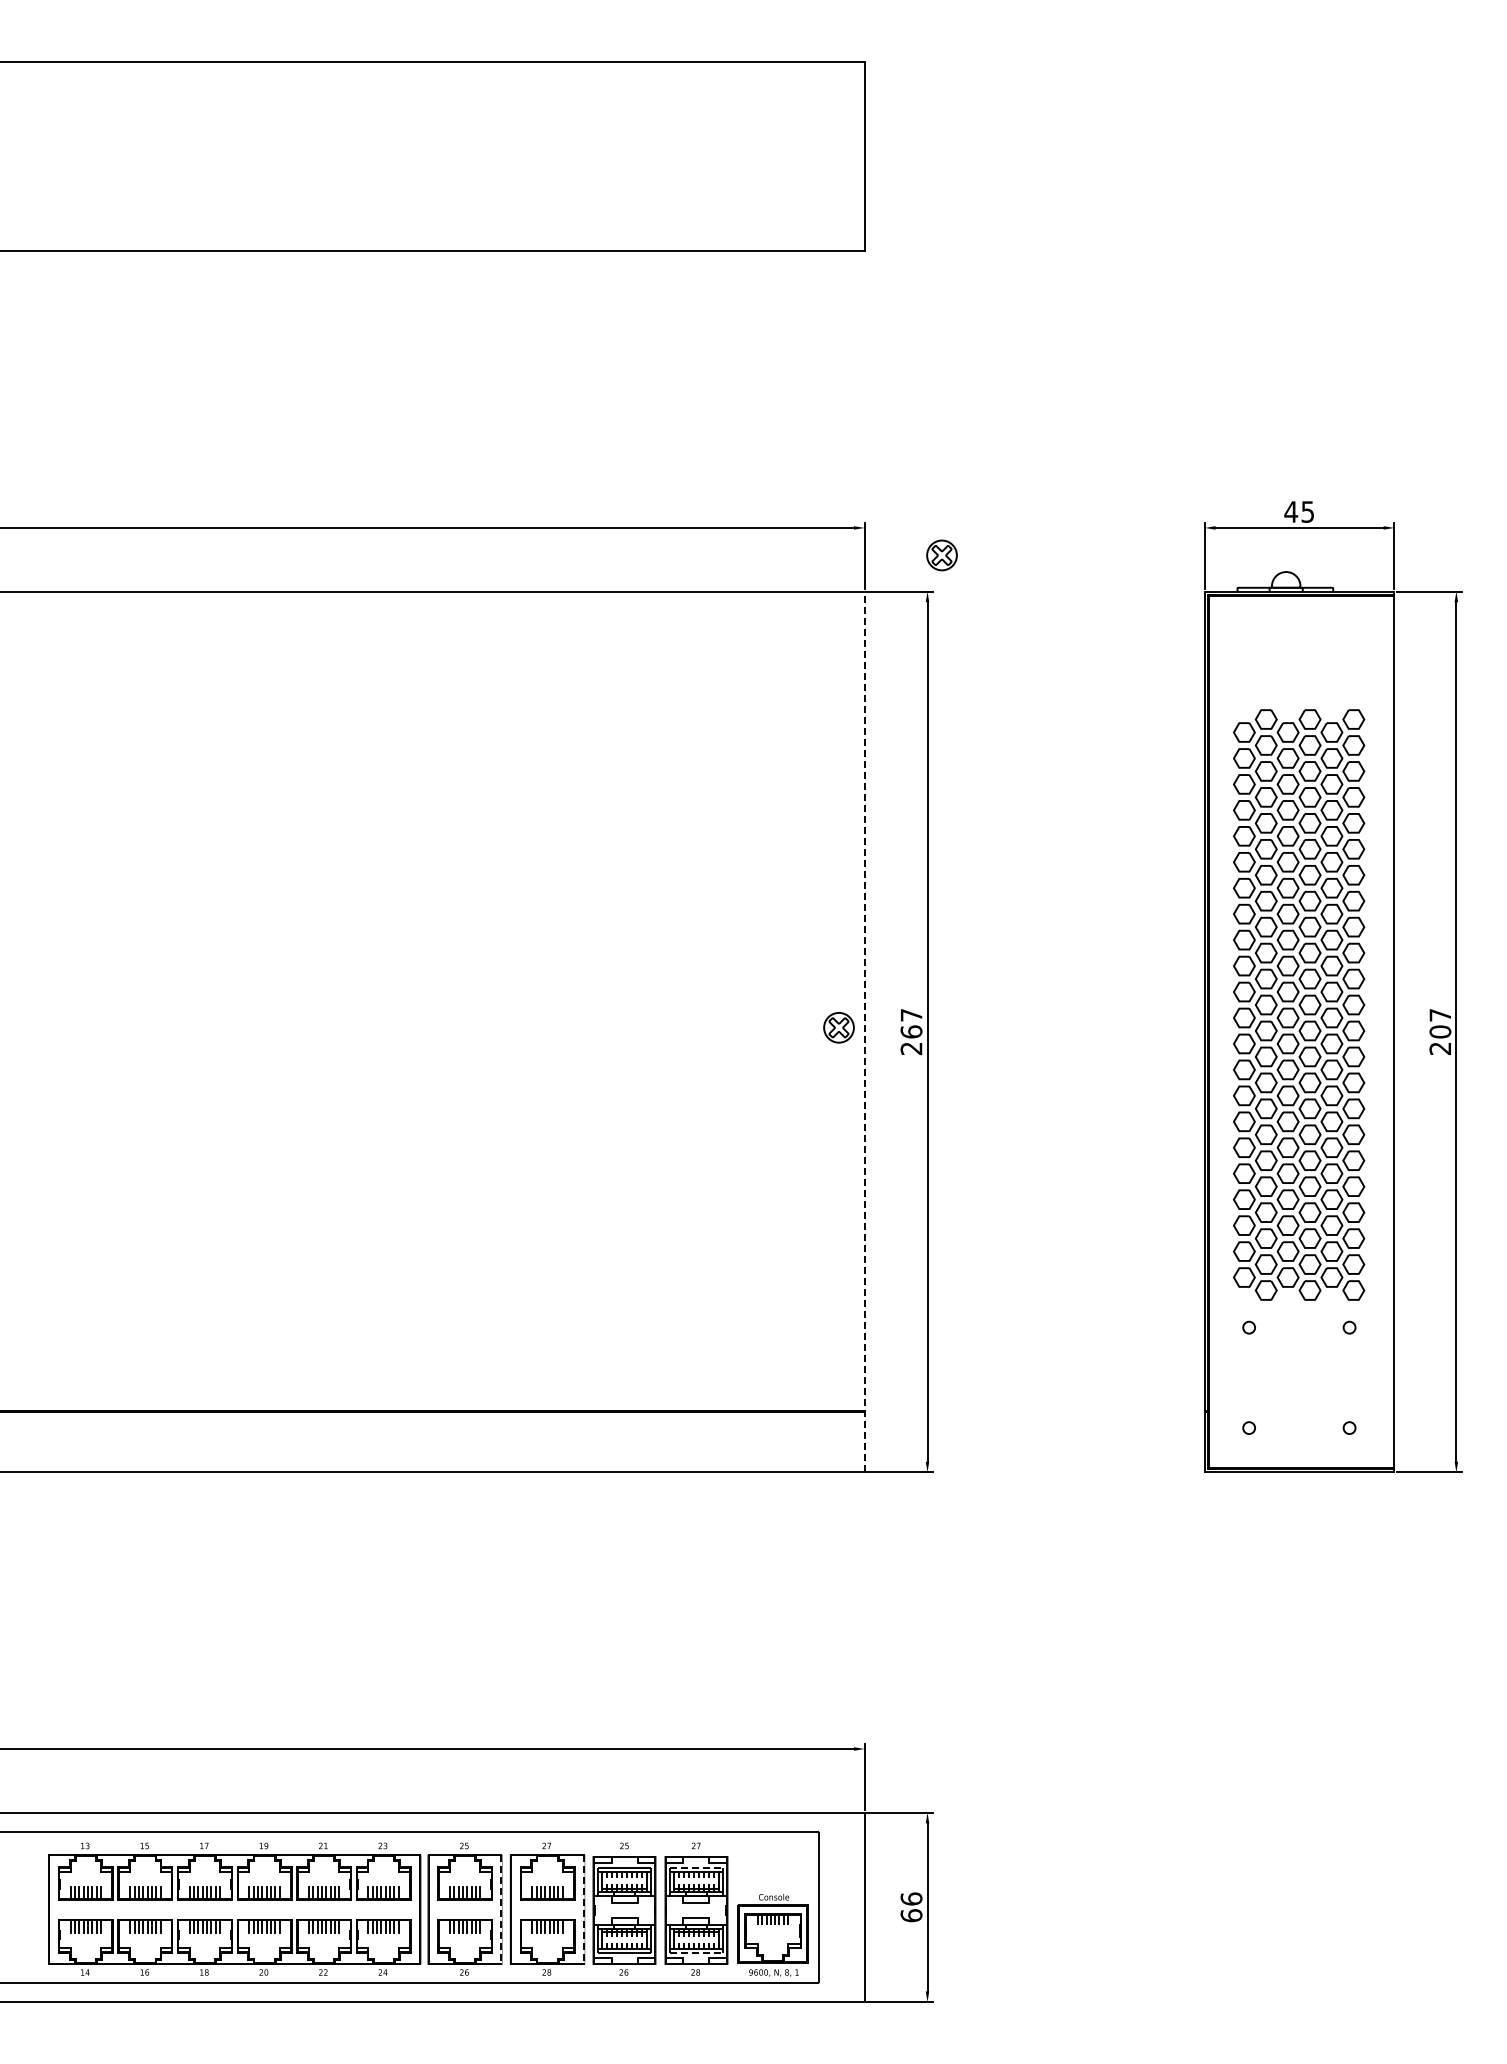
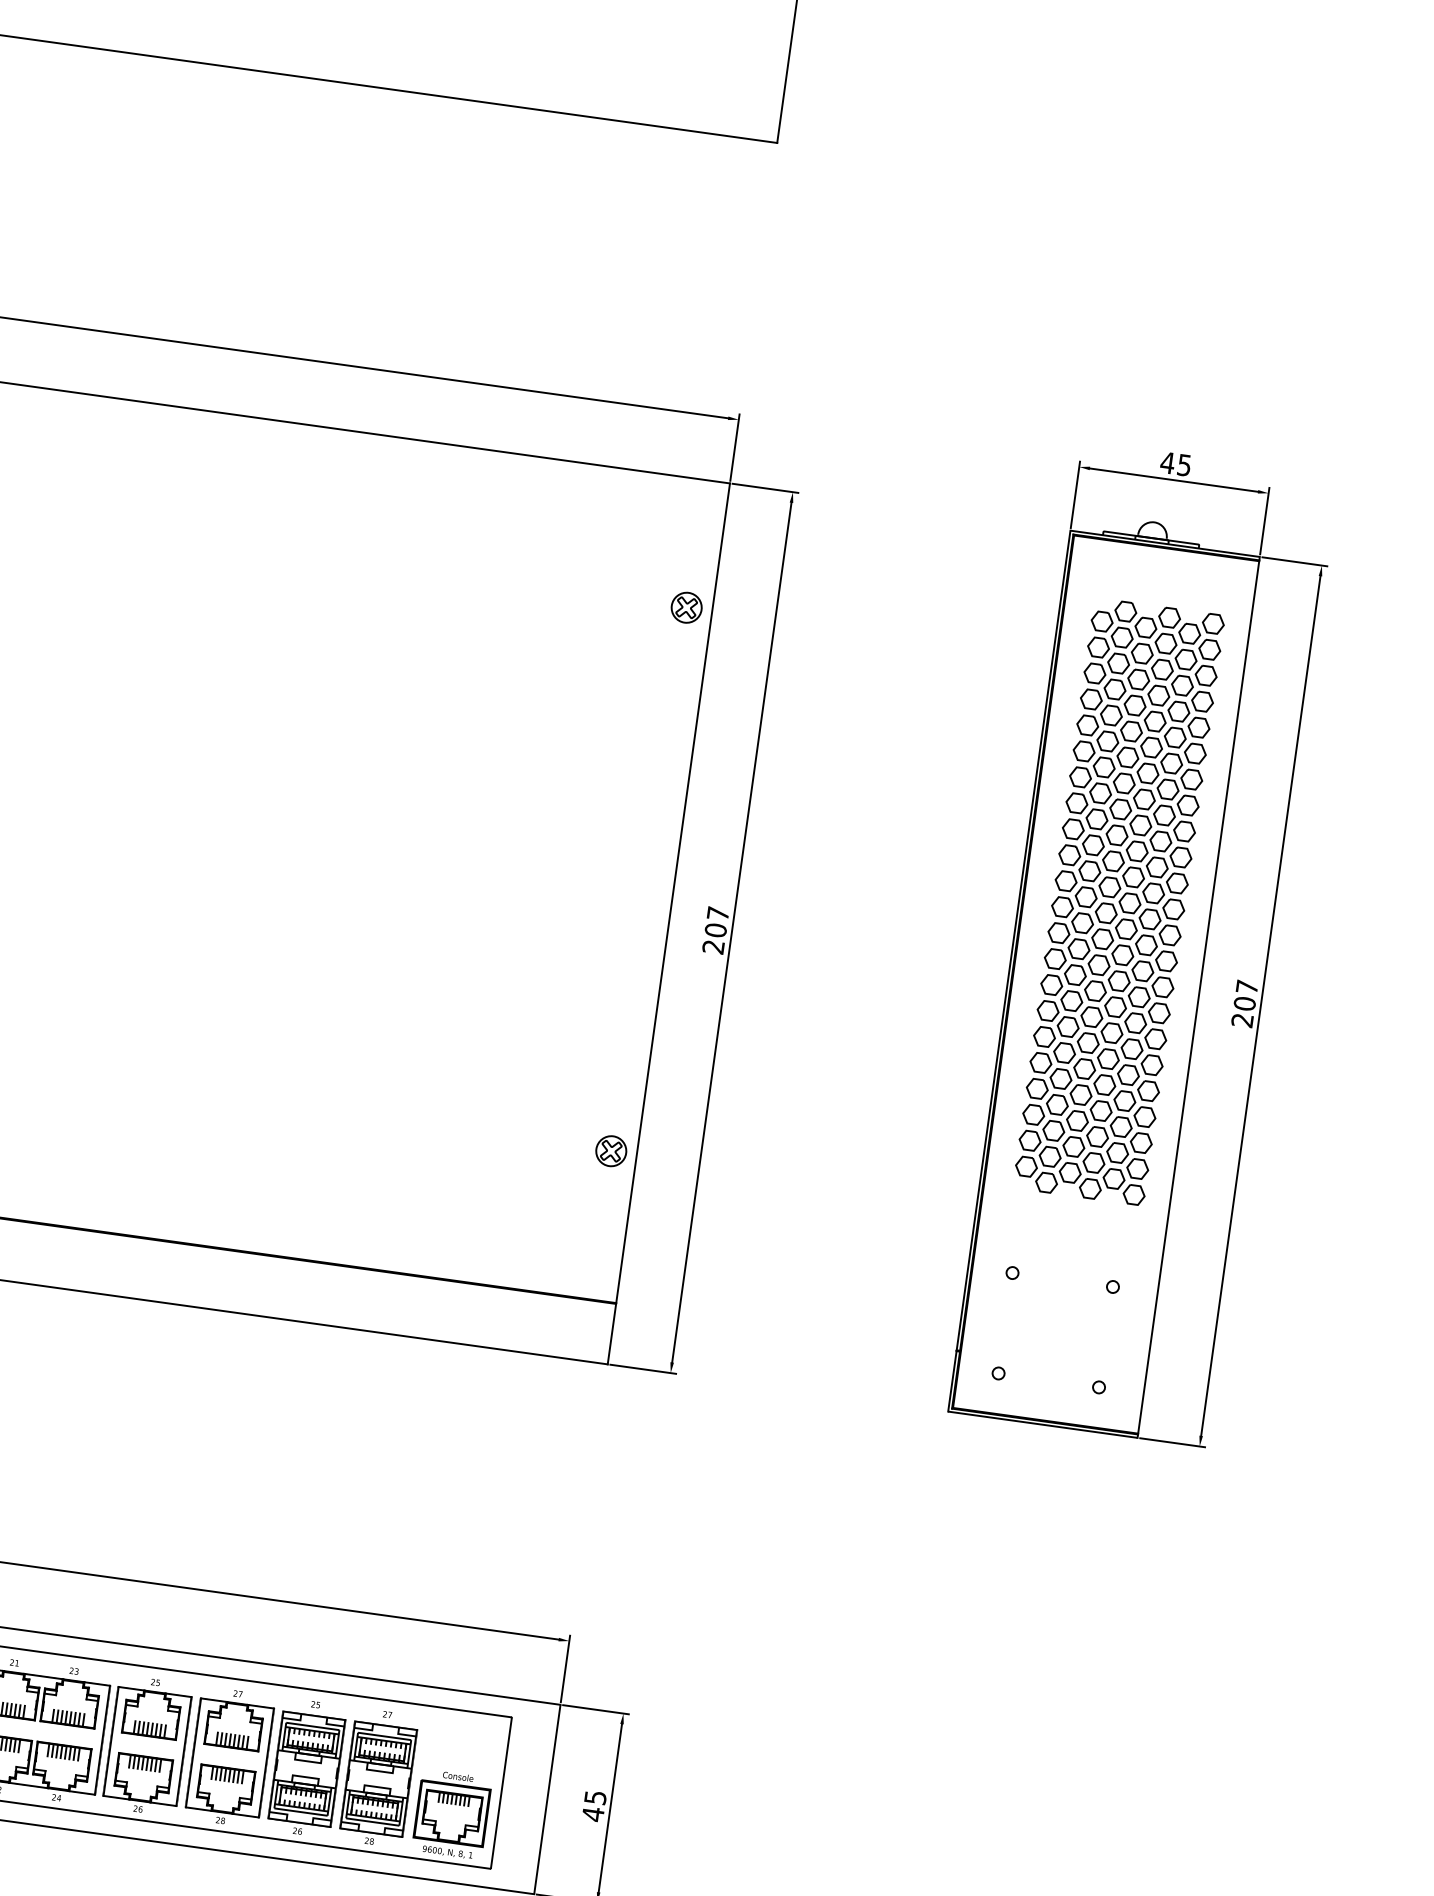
part: (941, 555) -> (686, 607), moved
part: (1299, 1004) -> (1119, 901), moved
part: (838, 1027) -> (610, 1150), moved
line: (864, 1031) -> (668, 923), dashed -> solid
text: (911, 1031) -> (715, 929), 267 -> 207
line: (696, 1867) -> (384, 1736), dashed -> solid
text: (911, 1907) -> (594, 1806), 66 -> 45
line: (501, 1910) -> (183, 1752), dashed -> solid
line: (583, 1910) -> (265, 1763), dashed -> solid
line: (696, 1953) -> (372, 1822), dashed -> solid

